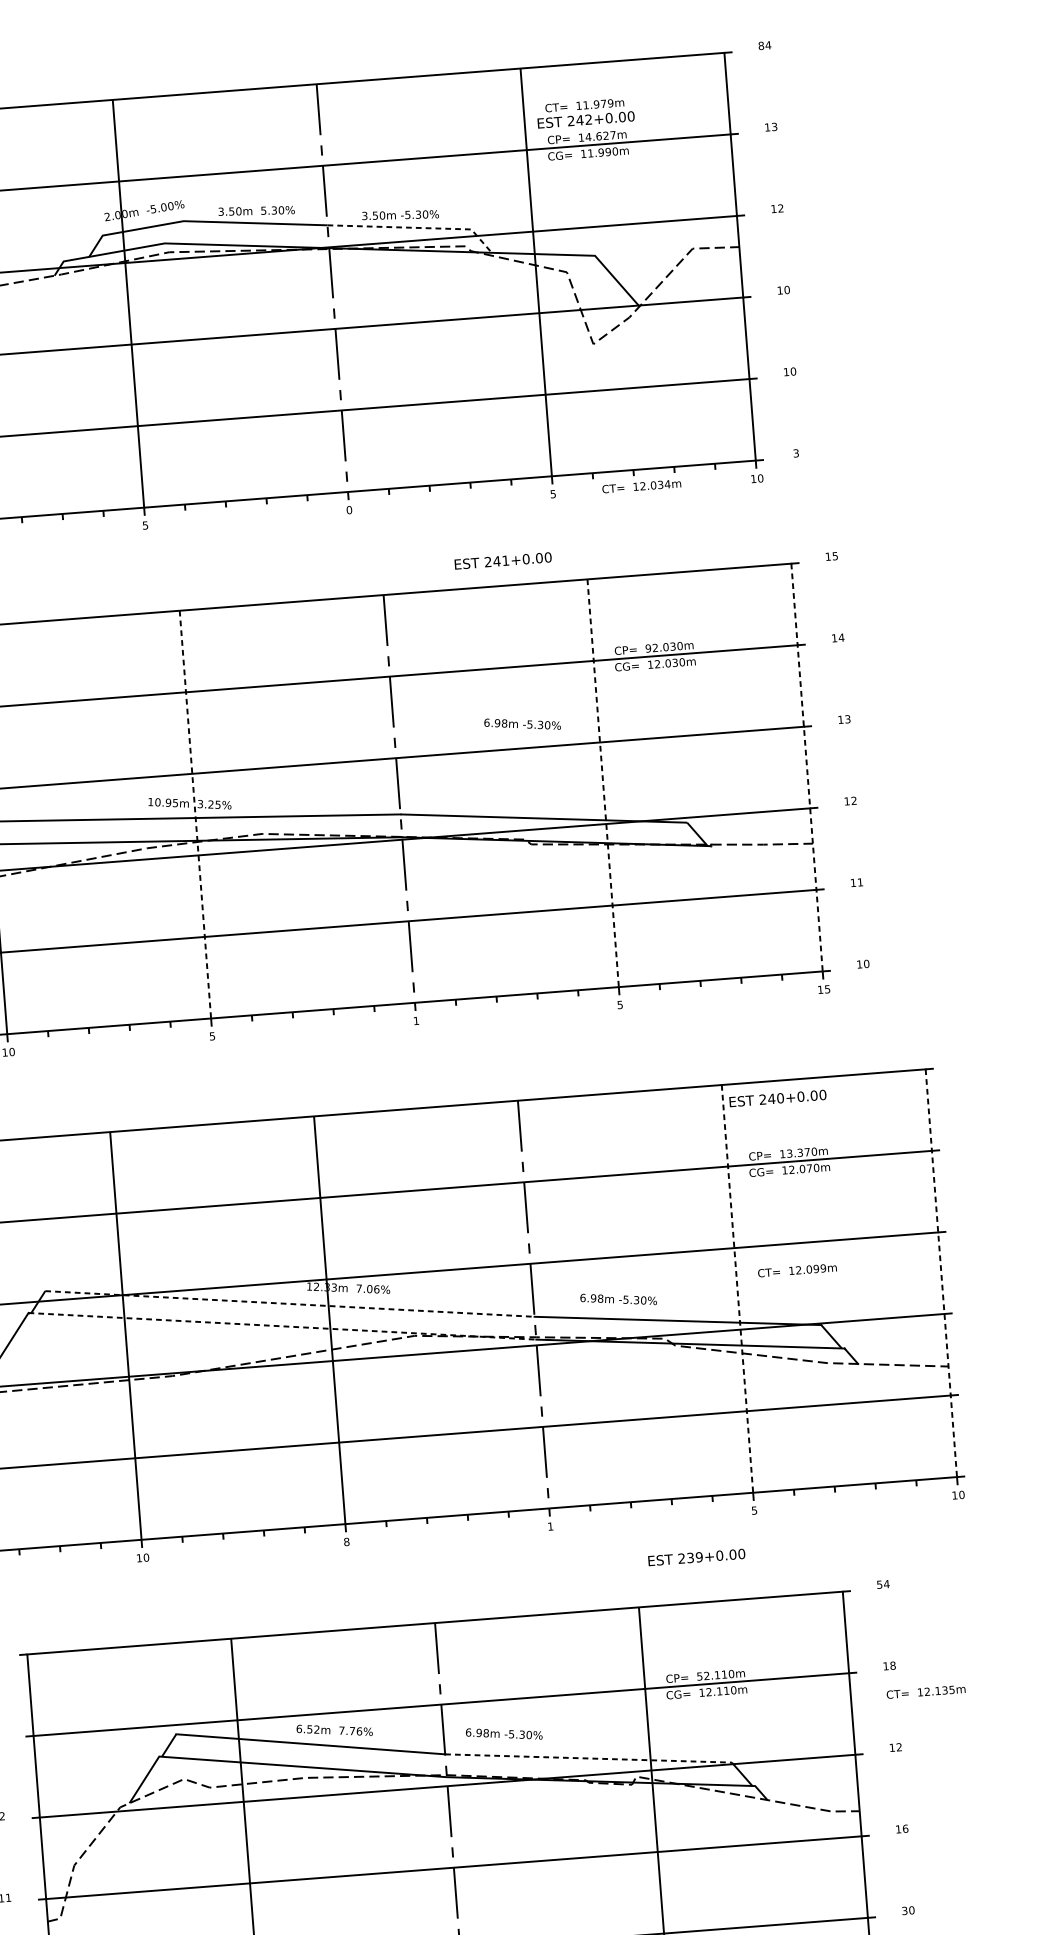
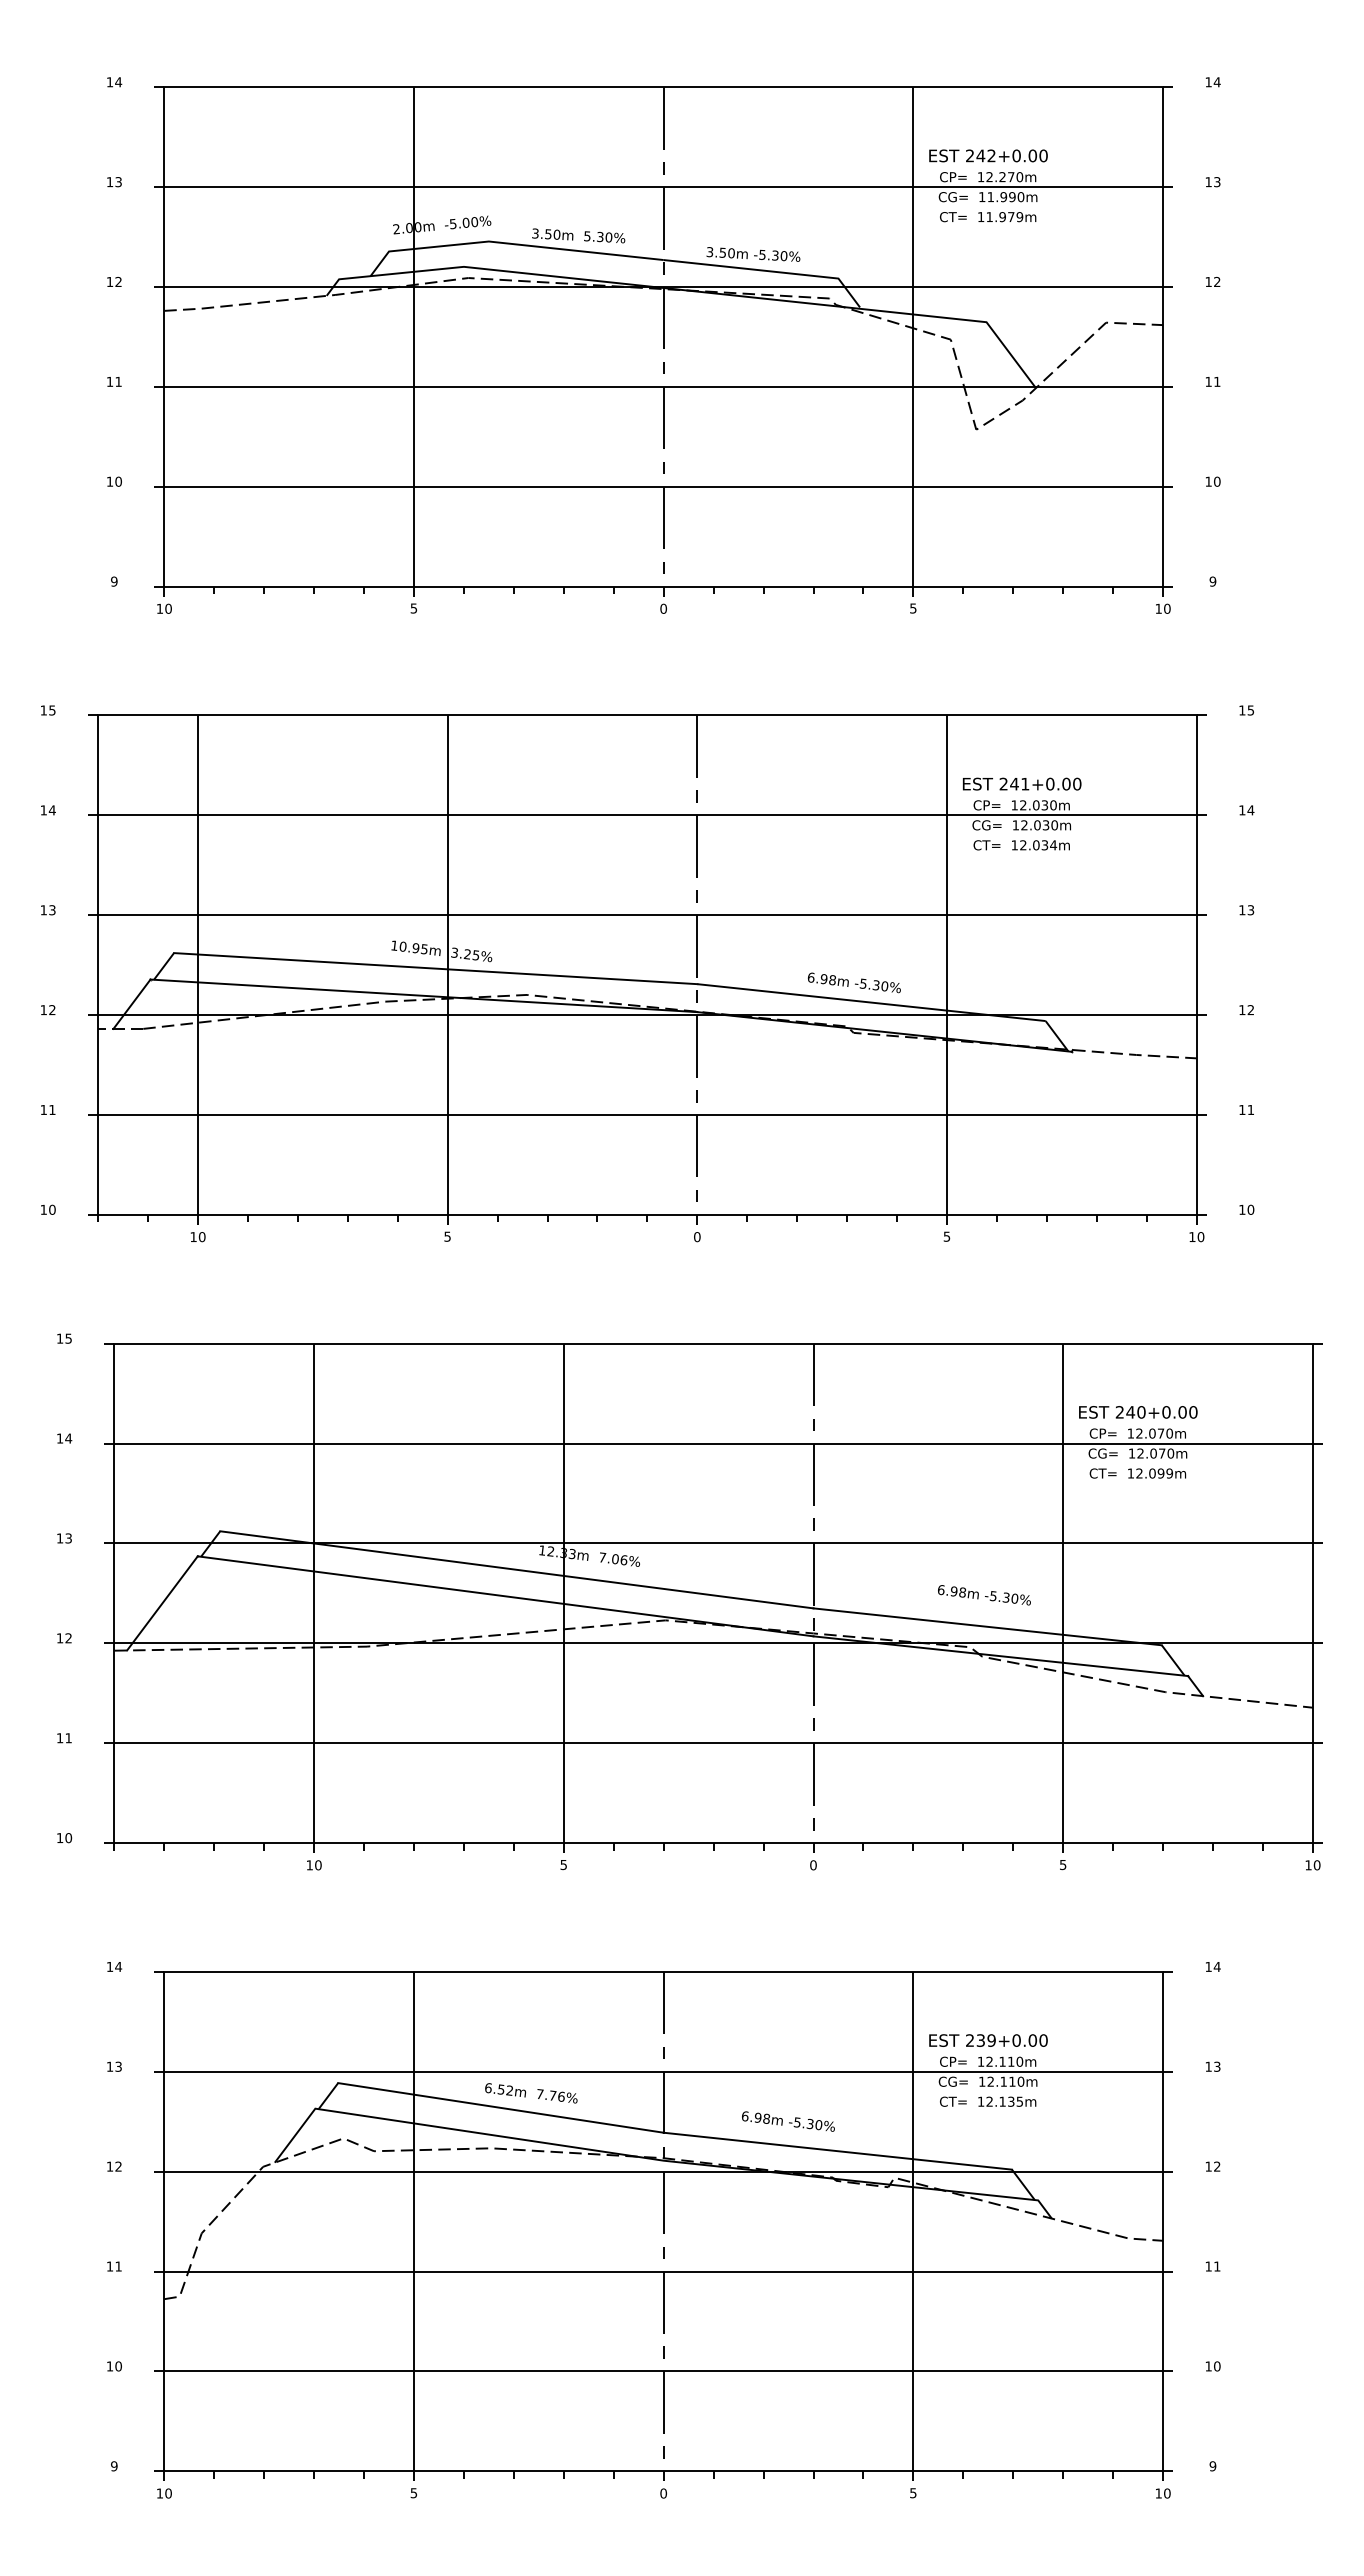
text: (761, 46) -> (1208, 82), 84 -> 14
text: (585, 105) -> (988, 217), moved
text: (600, 136) -> (1004, 177), 14.627m -> 12.270m
line: (414, 228) -> (769, 271), dashed -> solid
text: (787, 289) -> (1217, 381), 10 -> 11
text: (795, 453) -> (1212, 581), 3 -> 9
text: (641, 486) -> (1021, 845), moved
text: (503, 560) -> (1022, 783), moved
text: (648, 648) -> (1014, 805), 92.030m -> 12.030m
text: (521, 724) -> (853, 982), moved
line: (806, 767) -> (1196, 965), dashed -> solid
line: (603, 783) -> (947, 965), dashed -> solid
line: (195, 814) -> (447, 965), dashed -> solid
text: (827, 989) -> (1200, 1237), 15 -> 10
text: (416, 1021) -> (697, 1237), 1 -> 0
text: (778, 1098) -> (1138, 1412), moved
text: (794, 1153) -> (1145, 1433), 13.370m -> 12.070m
text: (797, 1270) -> (1137, 1473), moved
line: (941, 1273) -> (1312, 1593), dashed -> solid
line: (737, 1288) -> (1063, 1593), dashed -> solid
text: (618, 1299) -> (984, 1595), moved
line: (290, 1303) -> (517, 1569), dashed -> solid
line: (283, 1326) -> (506, 1596), dashed -> solid
text: (550, 1526) -> (813, 1865), 1 -> 0
text: (346, 1541) -> (563, 1864), 8 -> 5
text: (696, 1557) -> (988, 2040), moved
text: (879, 1585) -> (1208, 1967), 54 -> 14
text: (893, 1665) -> (1217, 2066), 18 -> 13
text: (699, 1676) -> (980, 2061), 52.110m -> 12.110m
text: (926, 1691) -> (988, 2101), moved
text: (504, 1734) -> (788, 2121), moved
line: (589, 1758) -> (838, 2151), dashed -> solid
text: (905, 1828) -> (1217, 2266), 16 -> 11
text: (904, 1910) -> (1208, 2366), 30 -> 10

